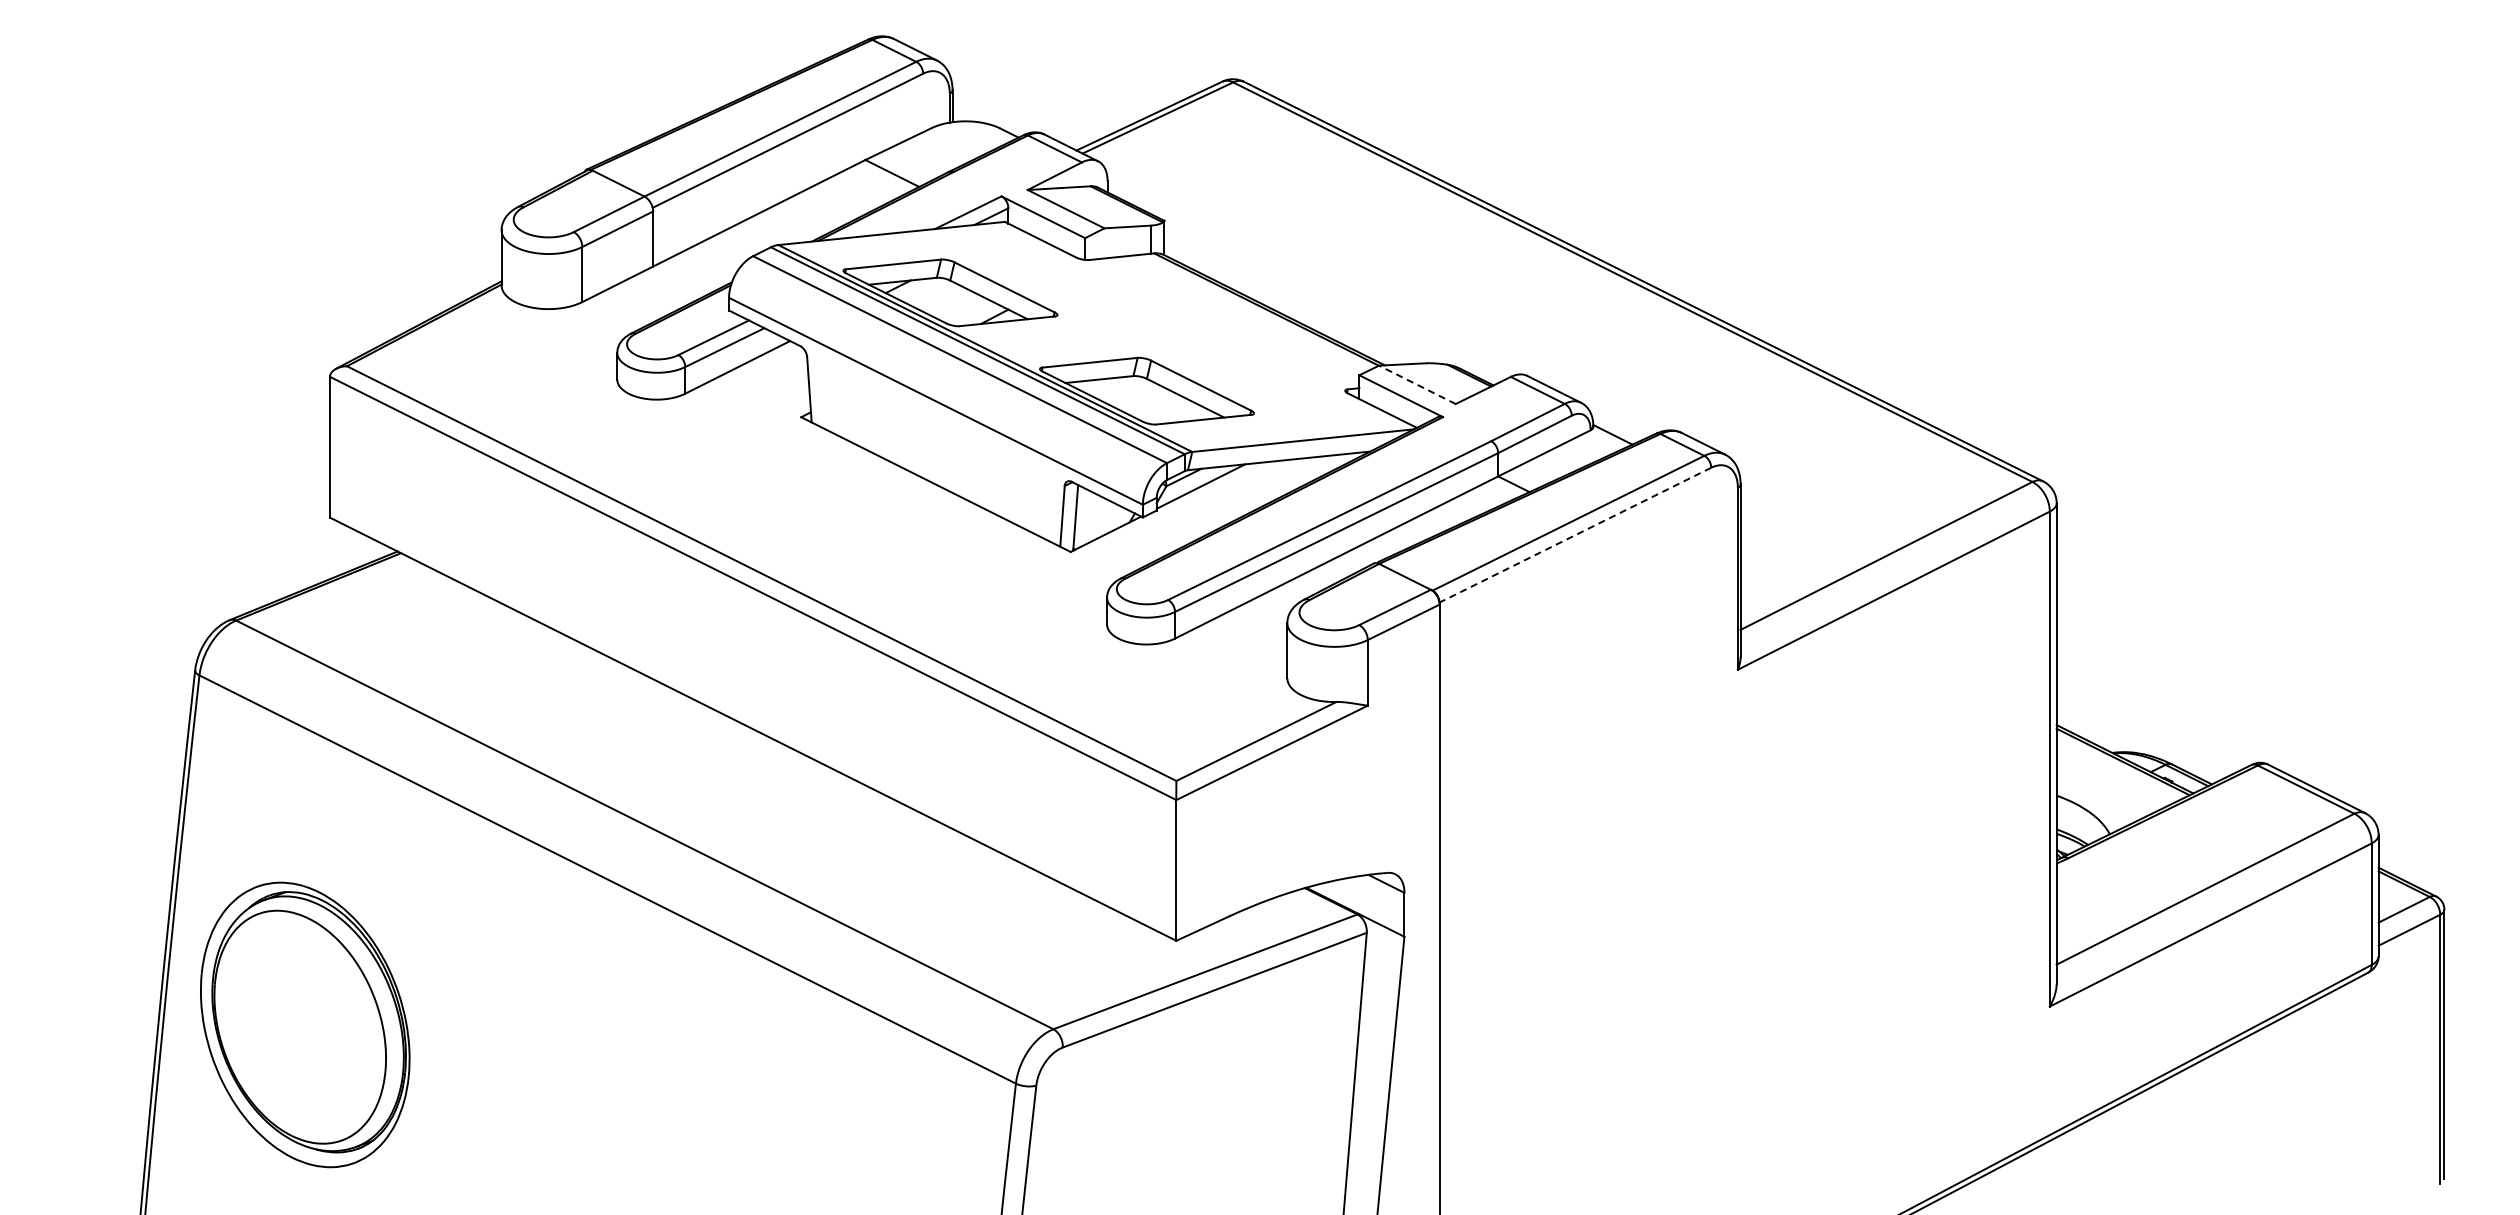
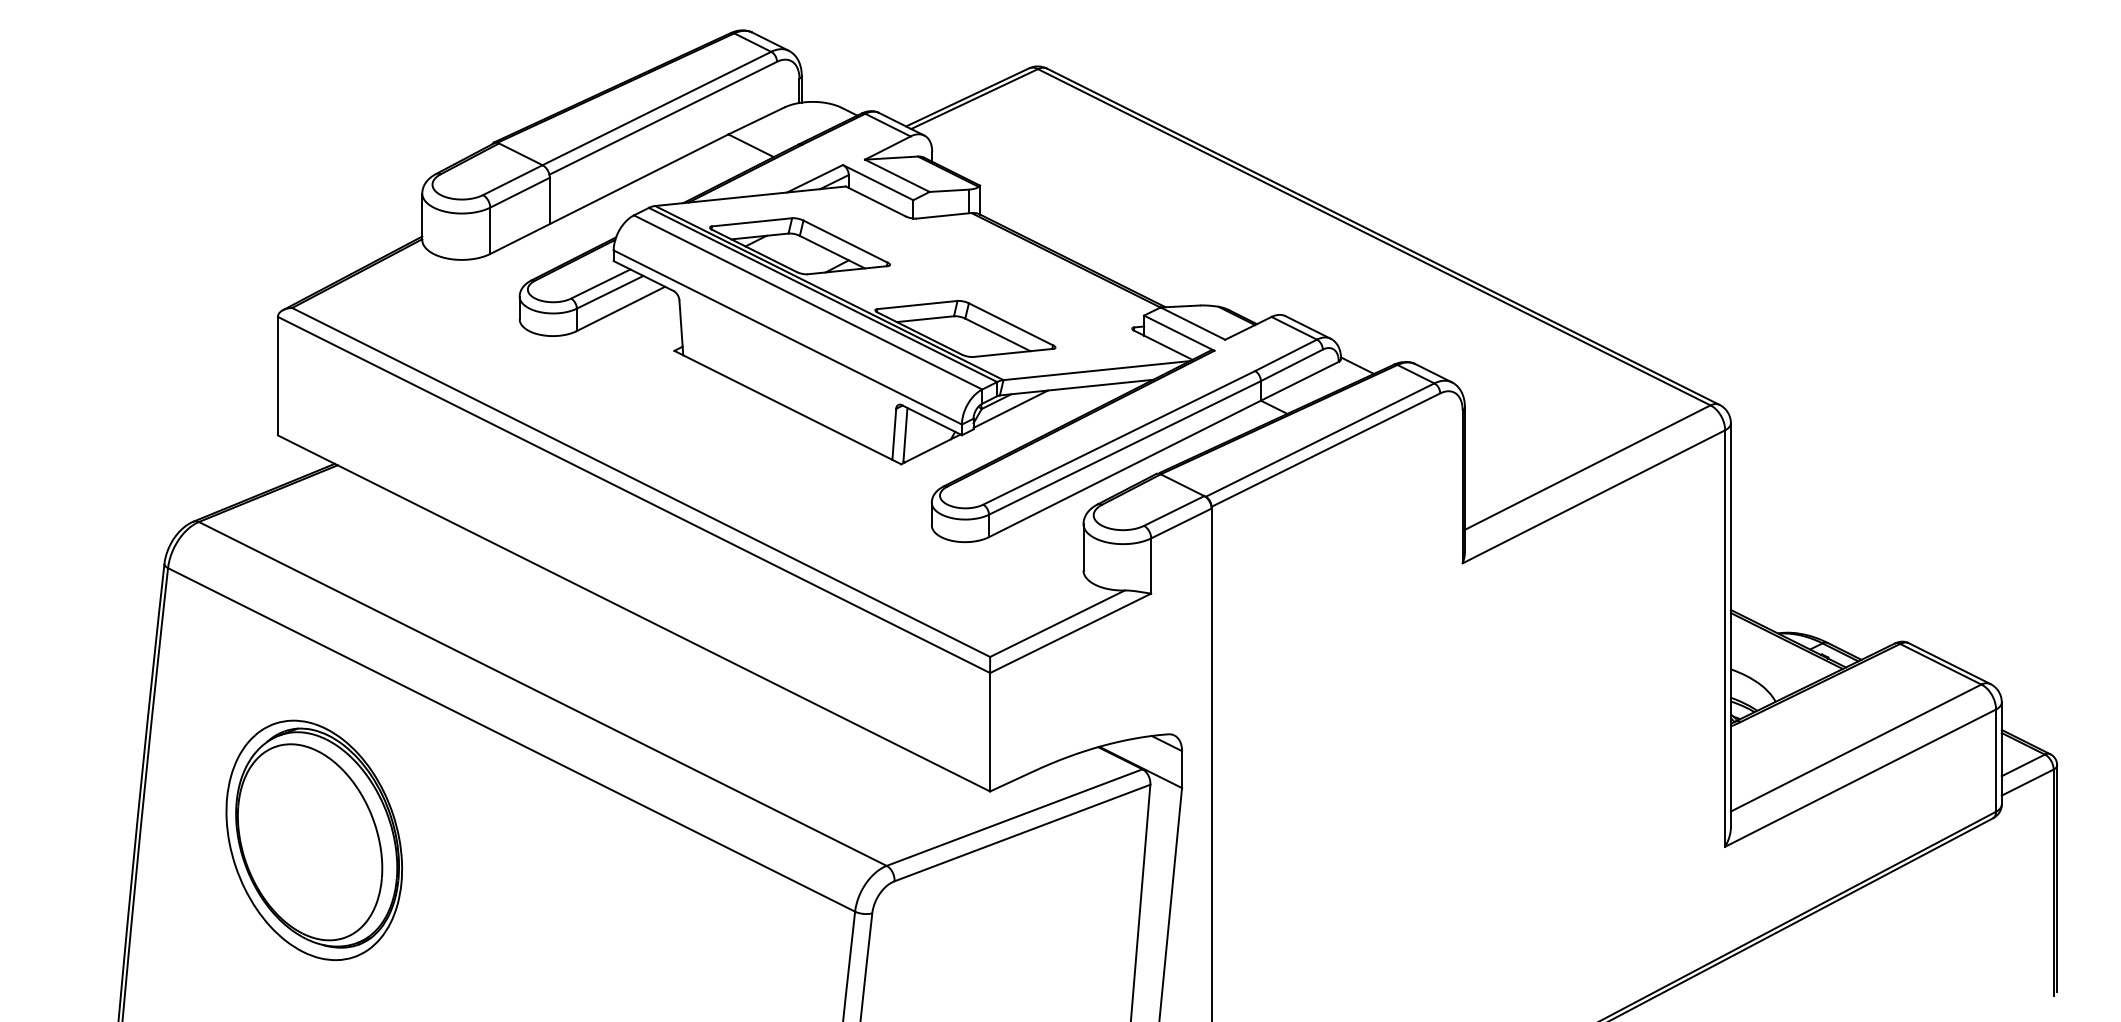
line: (1417, 384) -> (1193, 323), dashed -> solid
line: (1575, 535) -> (1325, 450), dashed -> solid
part: (305, 1024) -> (314, 840), moved

